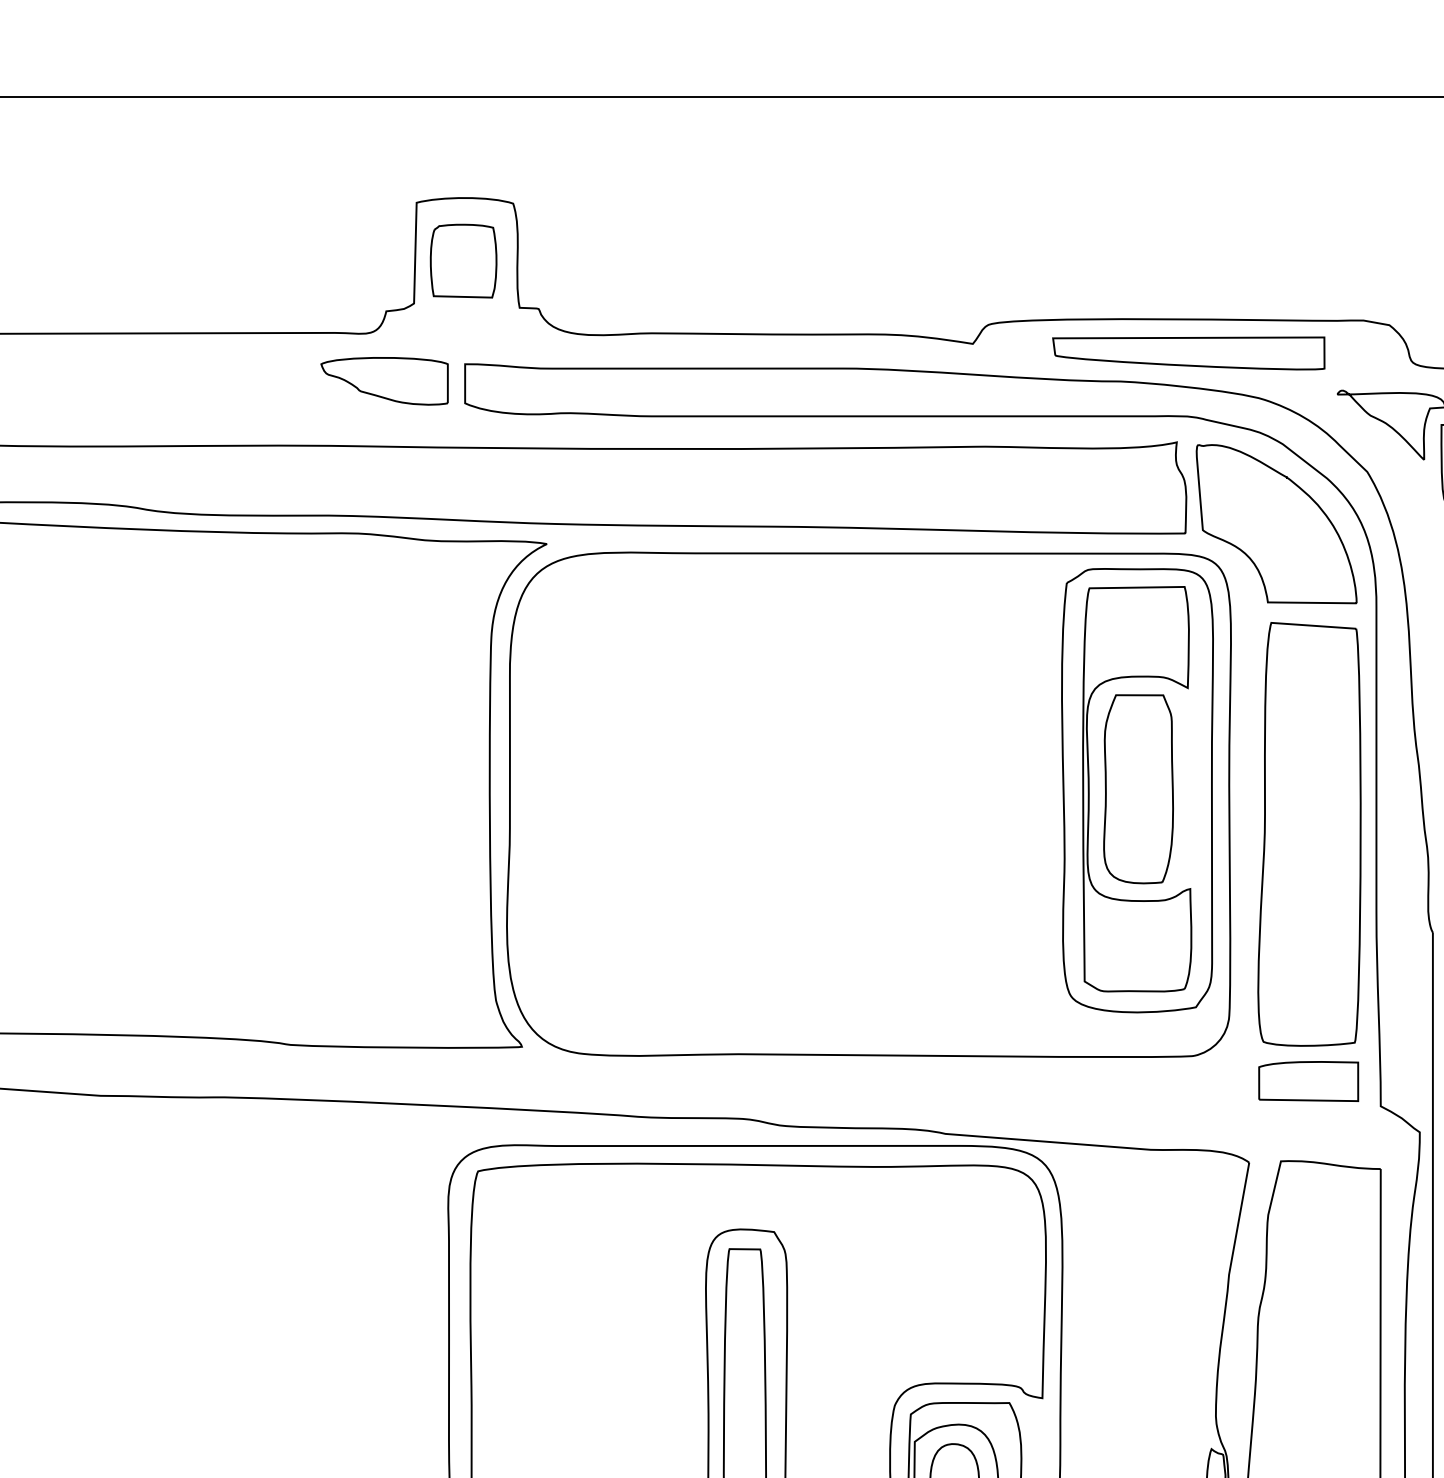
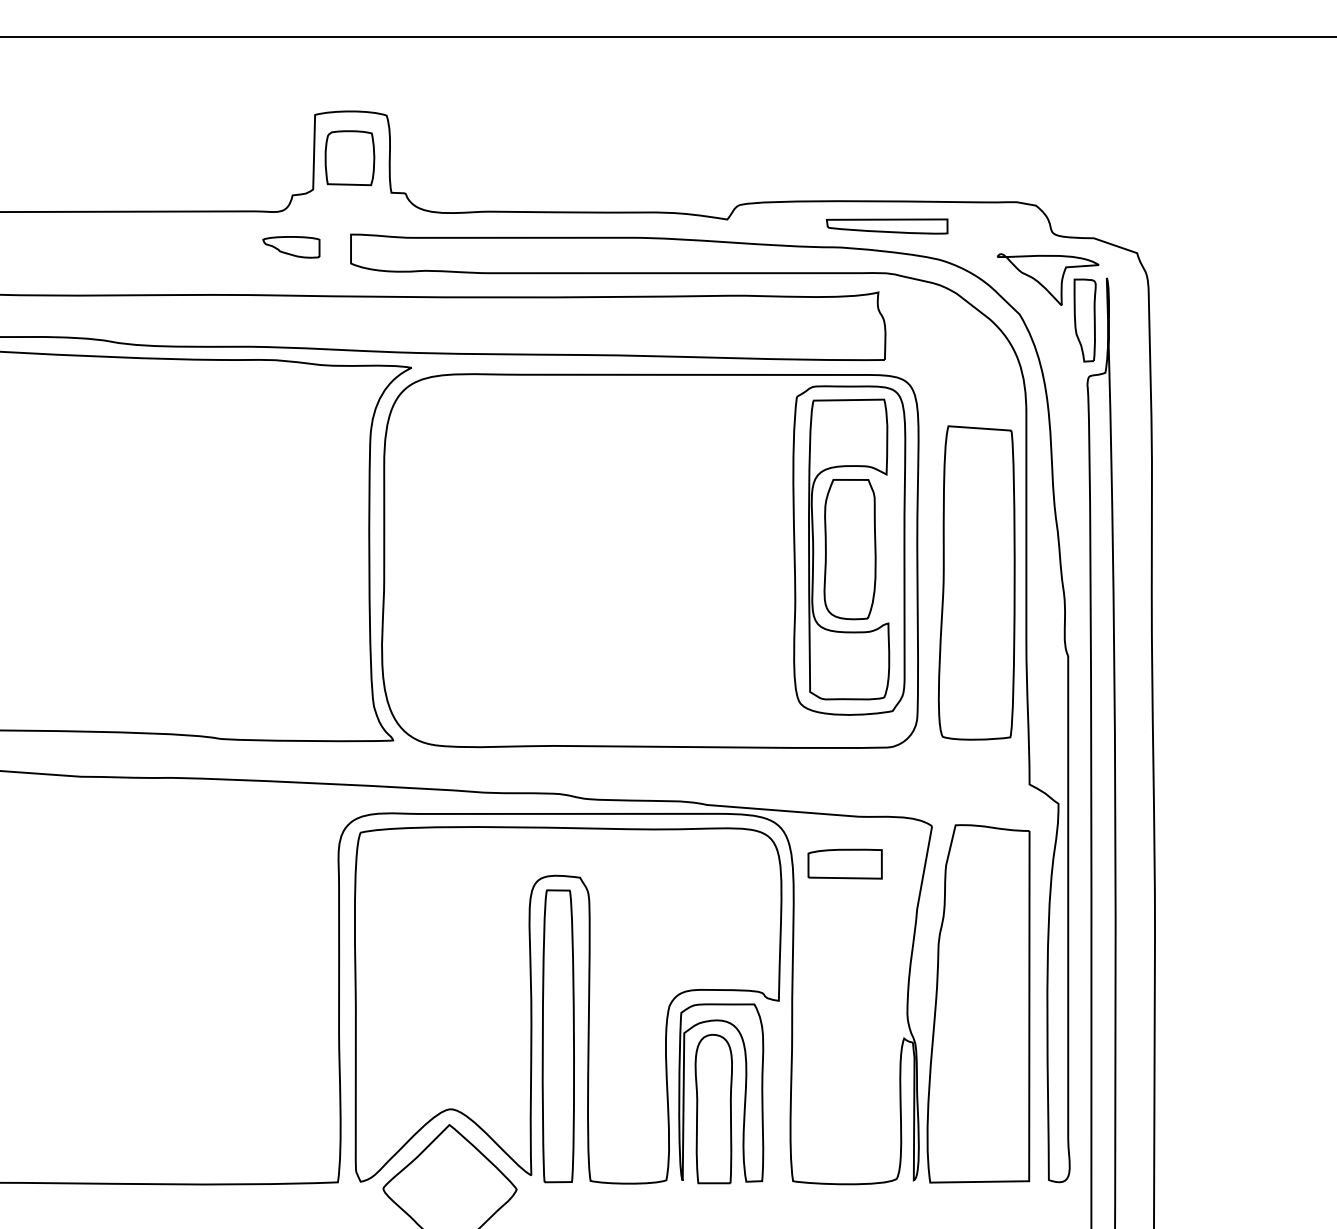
part: (1187, 353) -> (886, 226), size x0.6
part: (384, 381) -> (291, 247), size x0.6
part: (1276, 523) -> (952, 352), removed
part: (1307, 1080) -> (844, 863), moved

